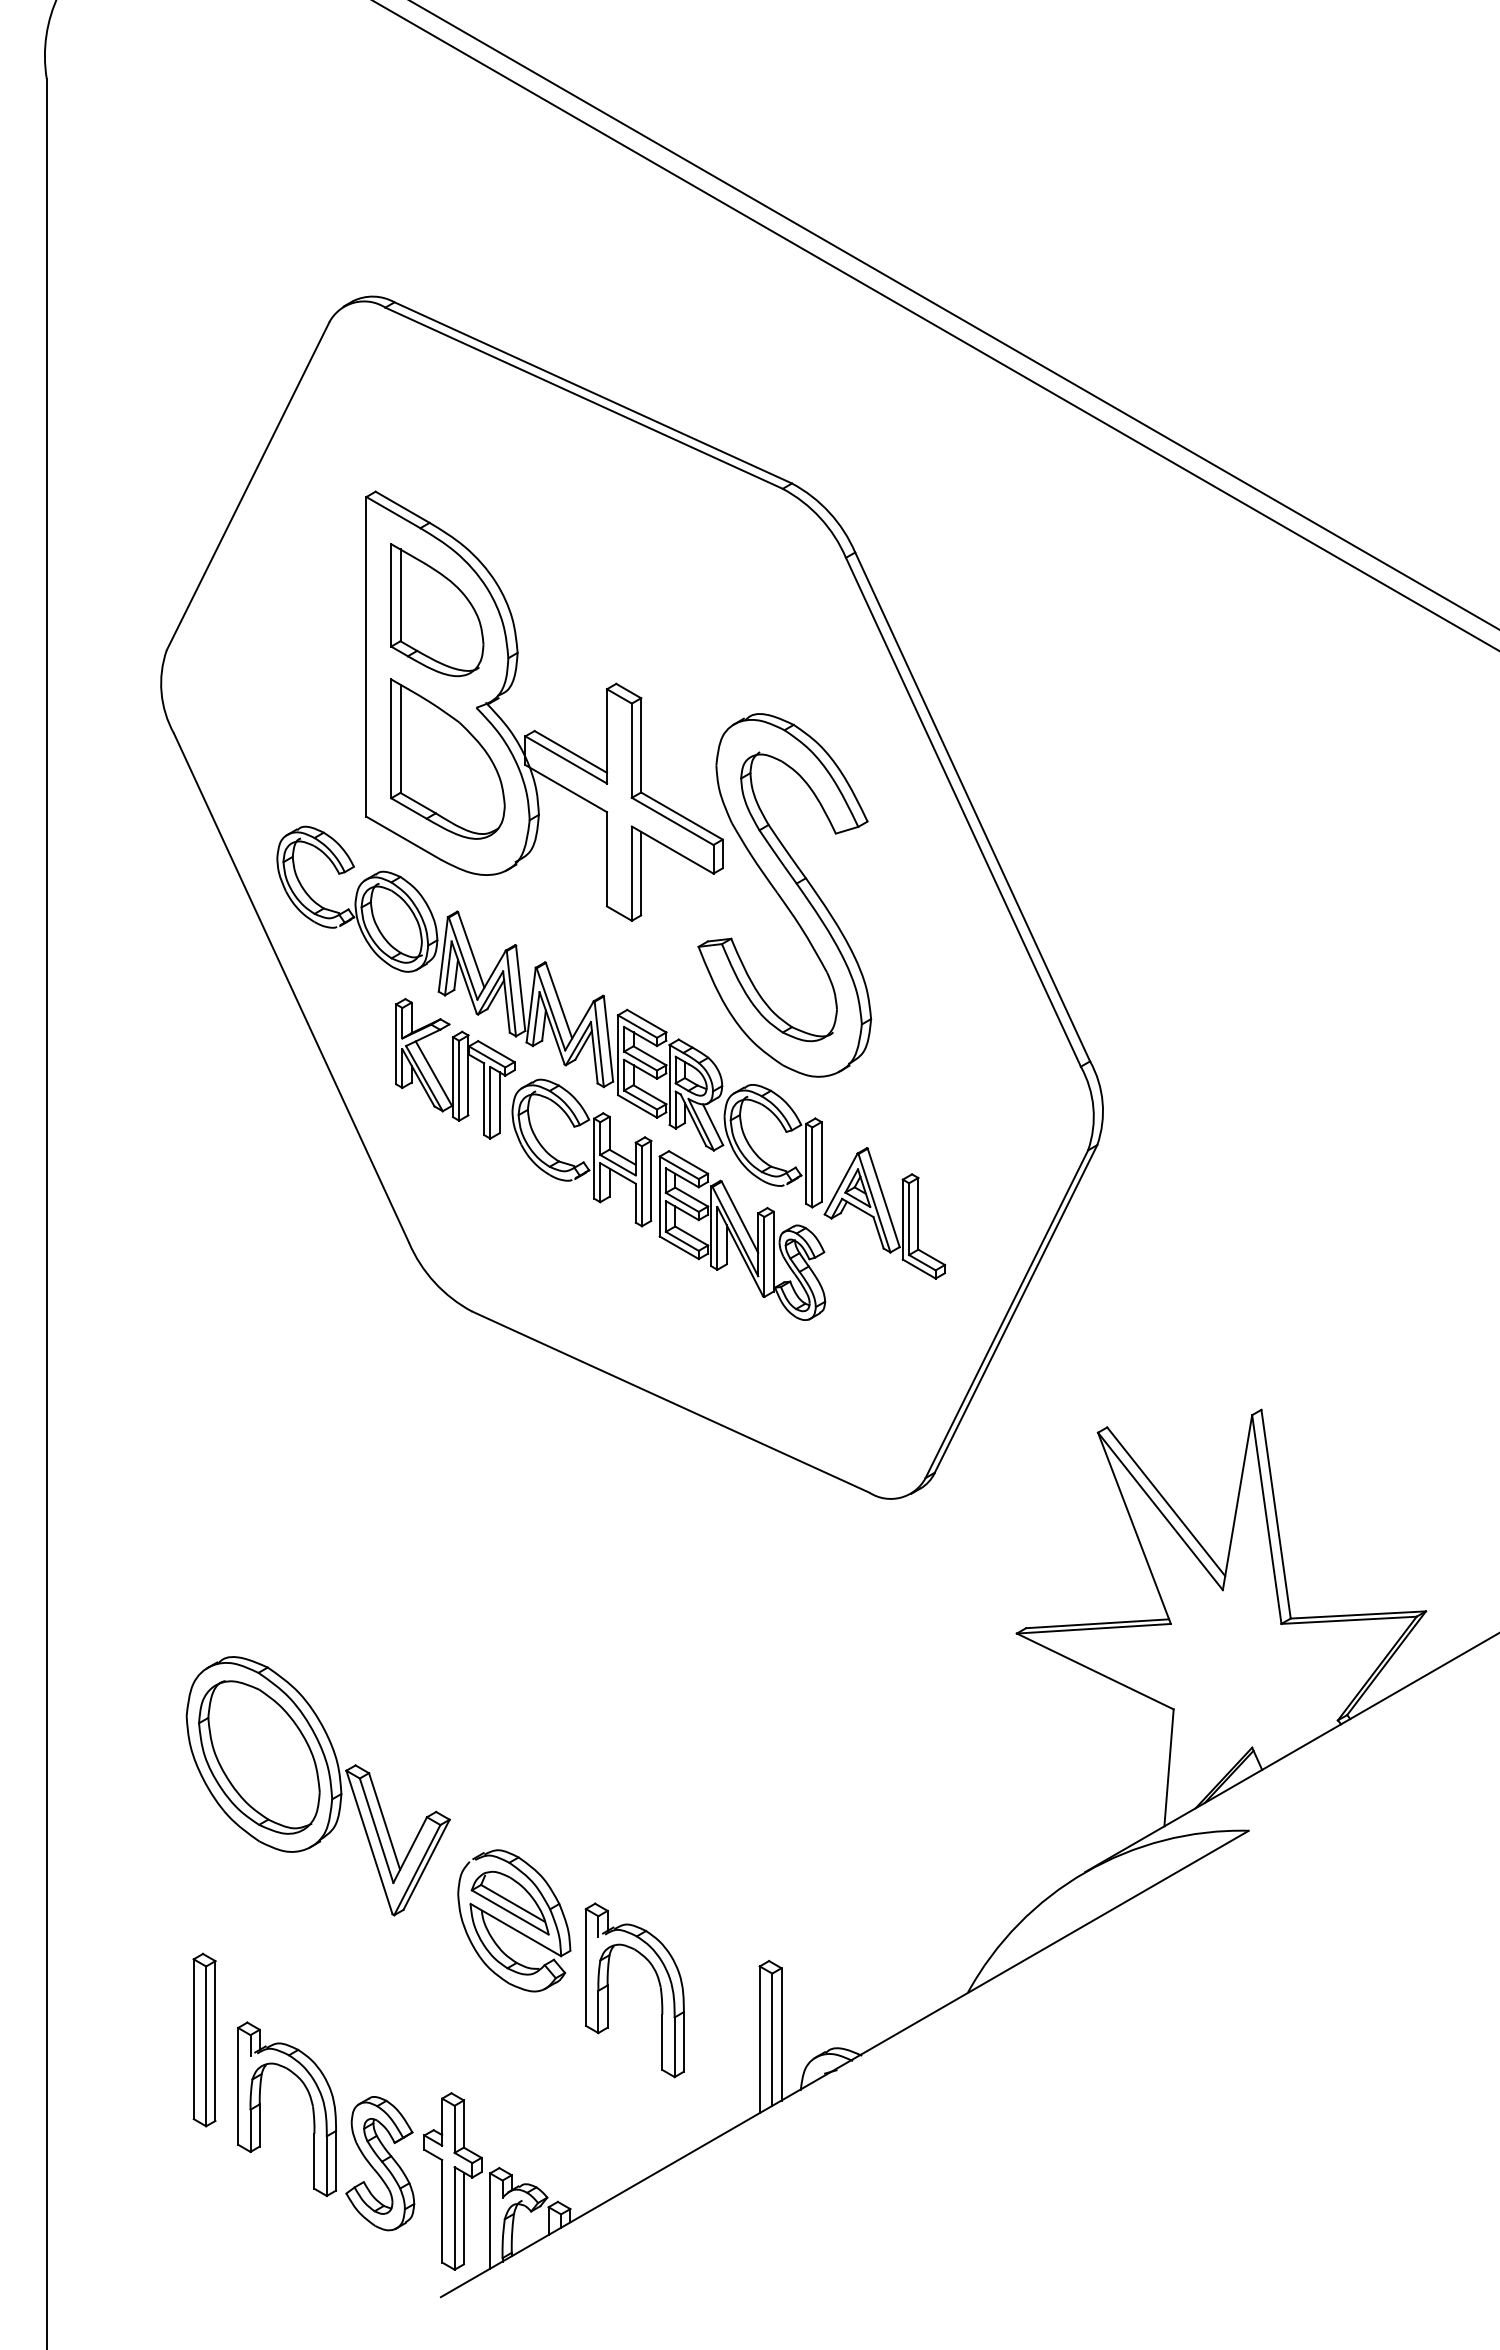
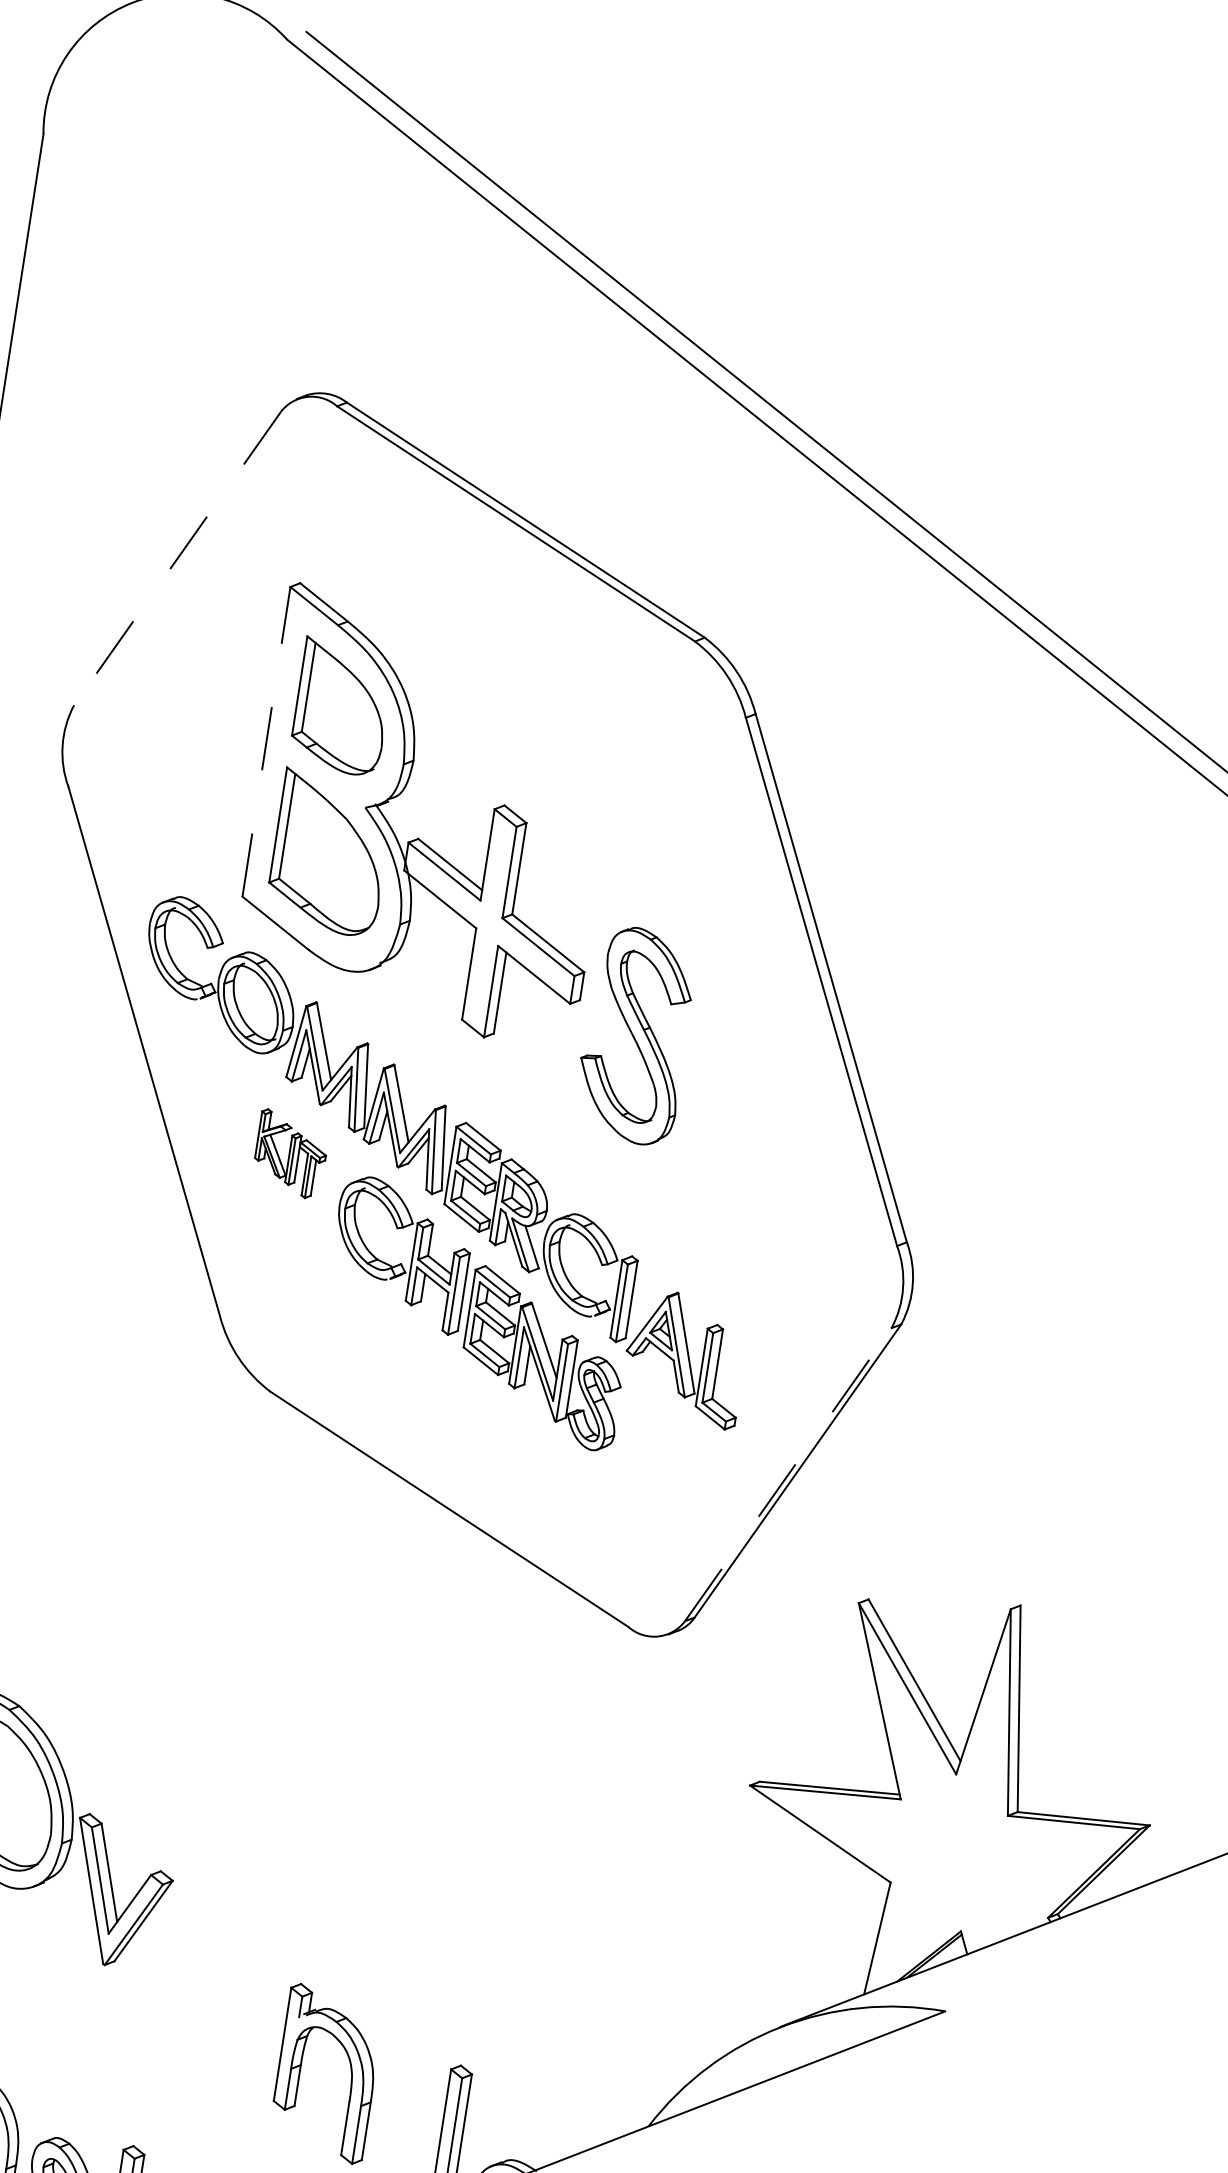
line: (248, 486) -> (177, 559), solid -> dashed
line: (366, 656) -> (266, 741), solid -> dashed
part: (784, 895) -> (635, 1035), size x0.6
part: (455, 1068) -> (291, 1153), size x0.6
line: (1006, 1314) -> (787, 1474), solid -> dashed
part: (514, 1920) -> (220, 1988), removed

